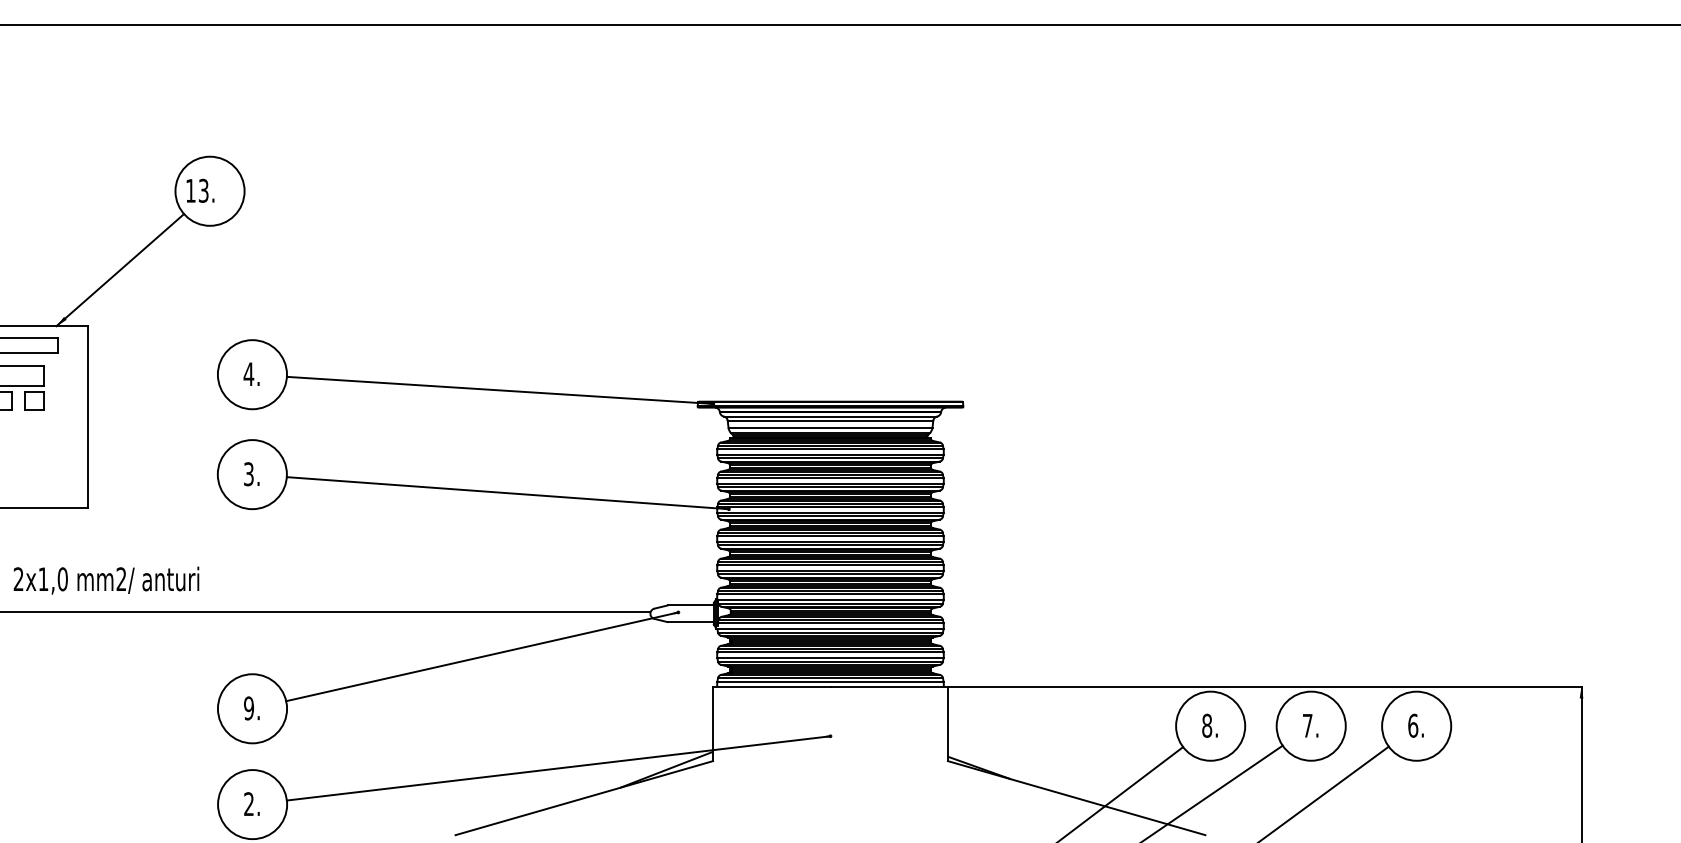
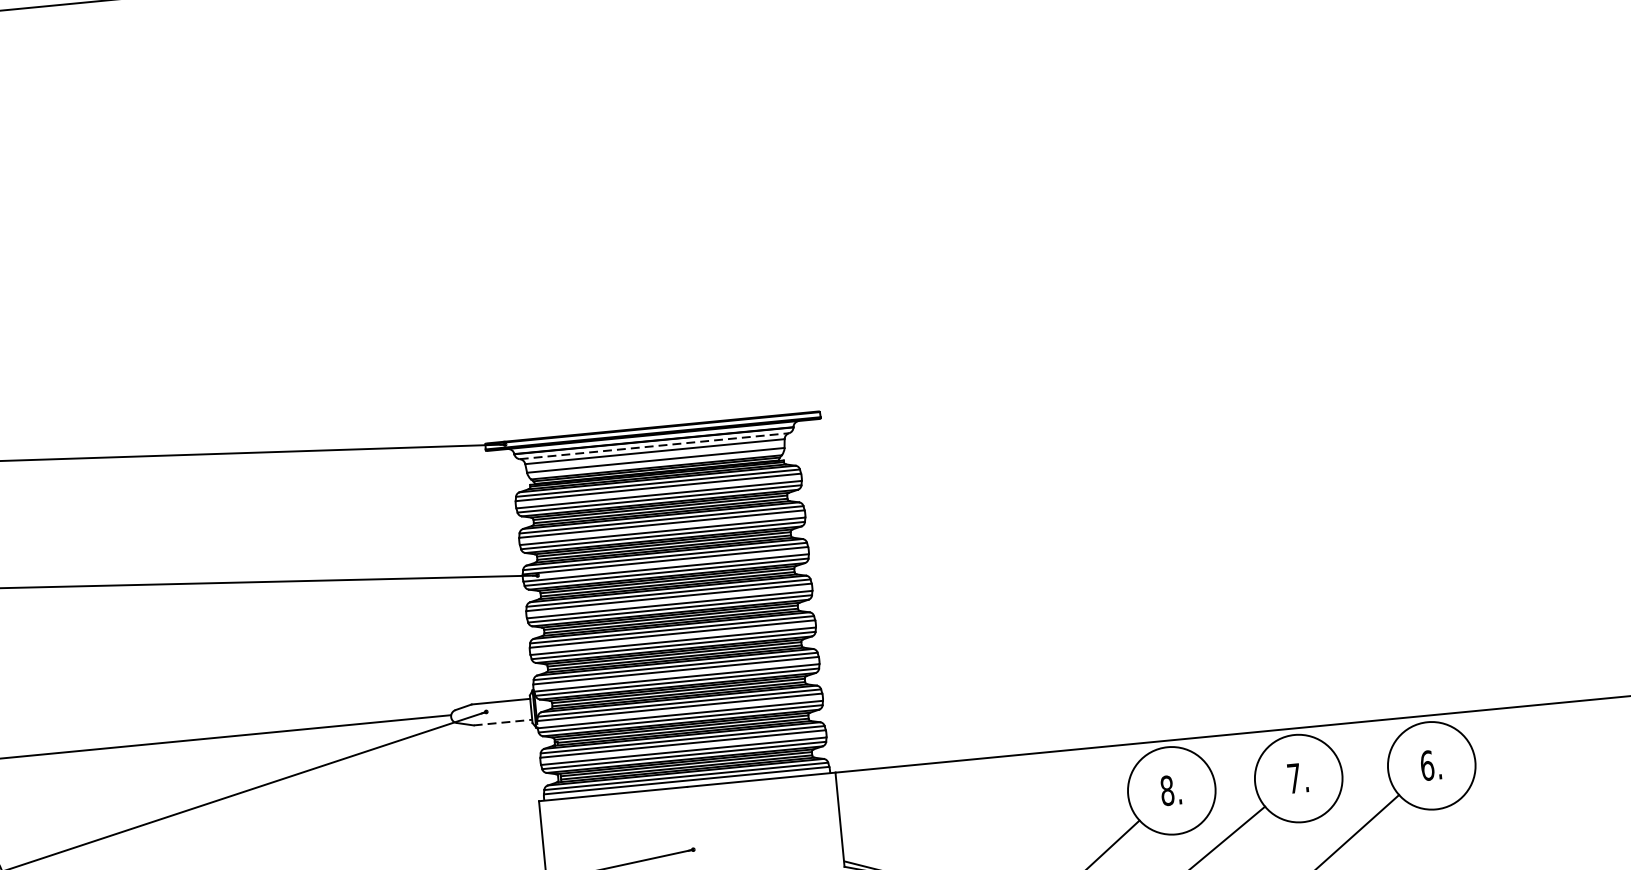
line: (830, 416) -> (654, 446), solid -> dashed
line: (691, 622) -> (504, 723), solid -> dashed

